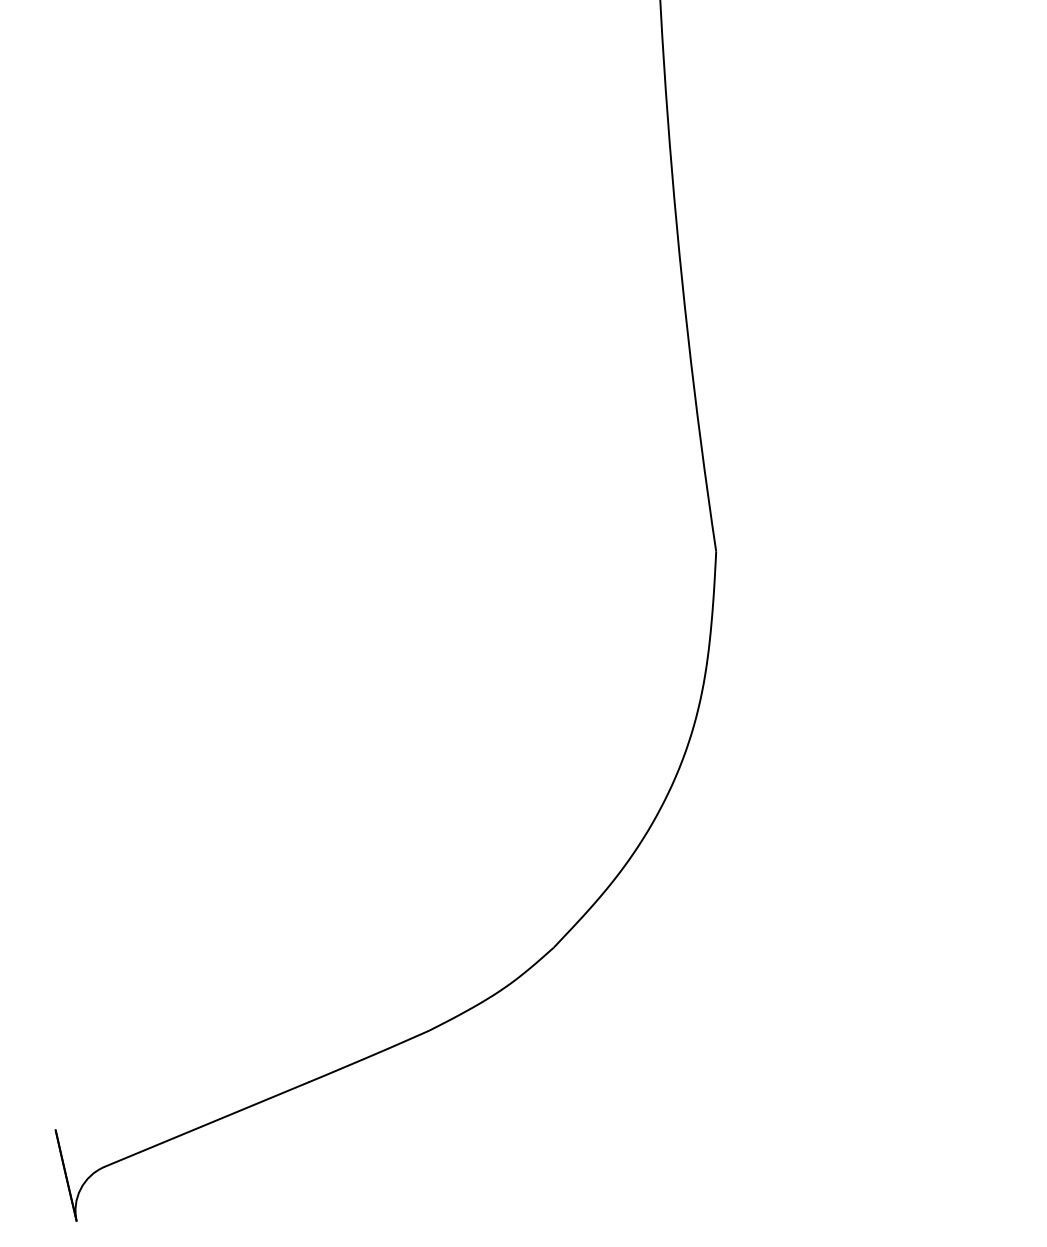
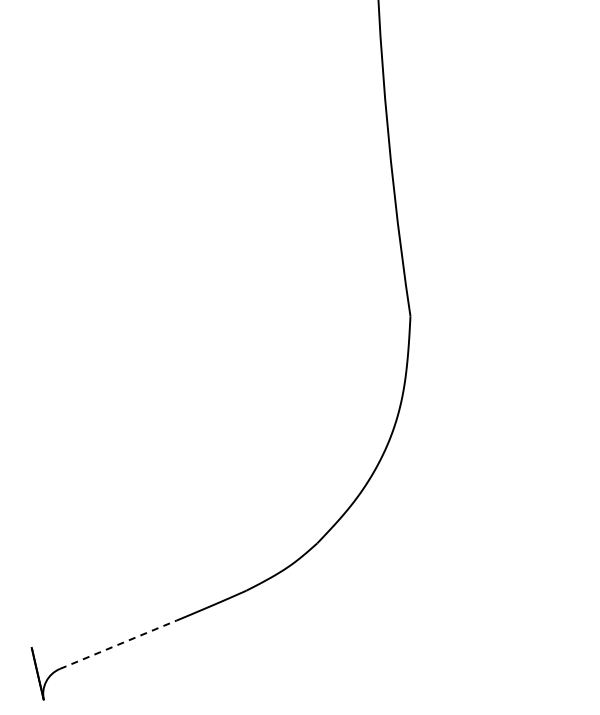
line: (206, 1124) -> (118, 644), solid -> dashed

